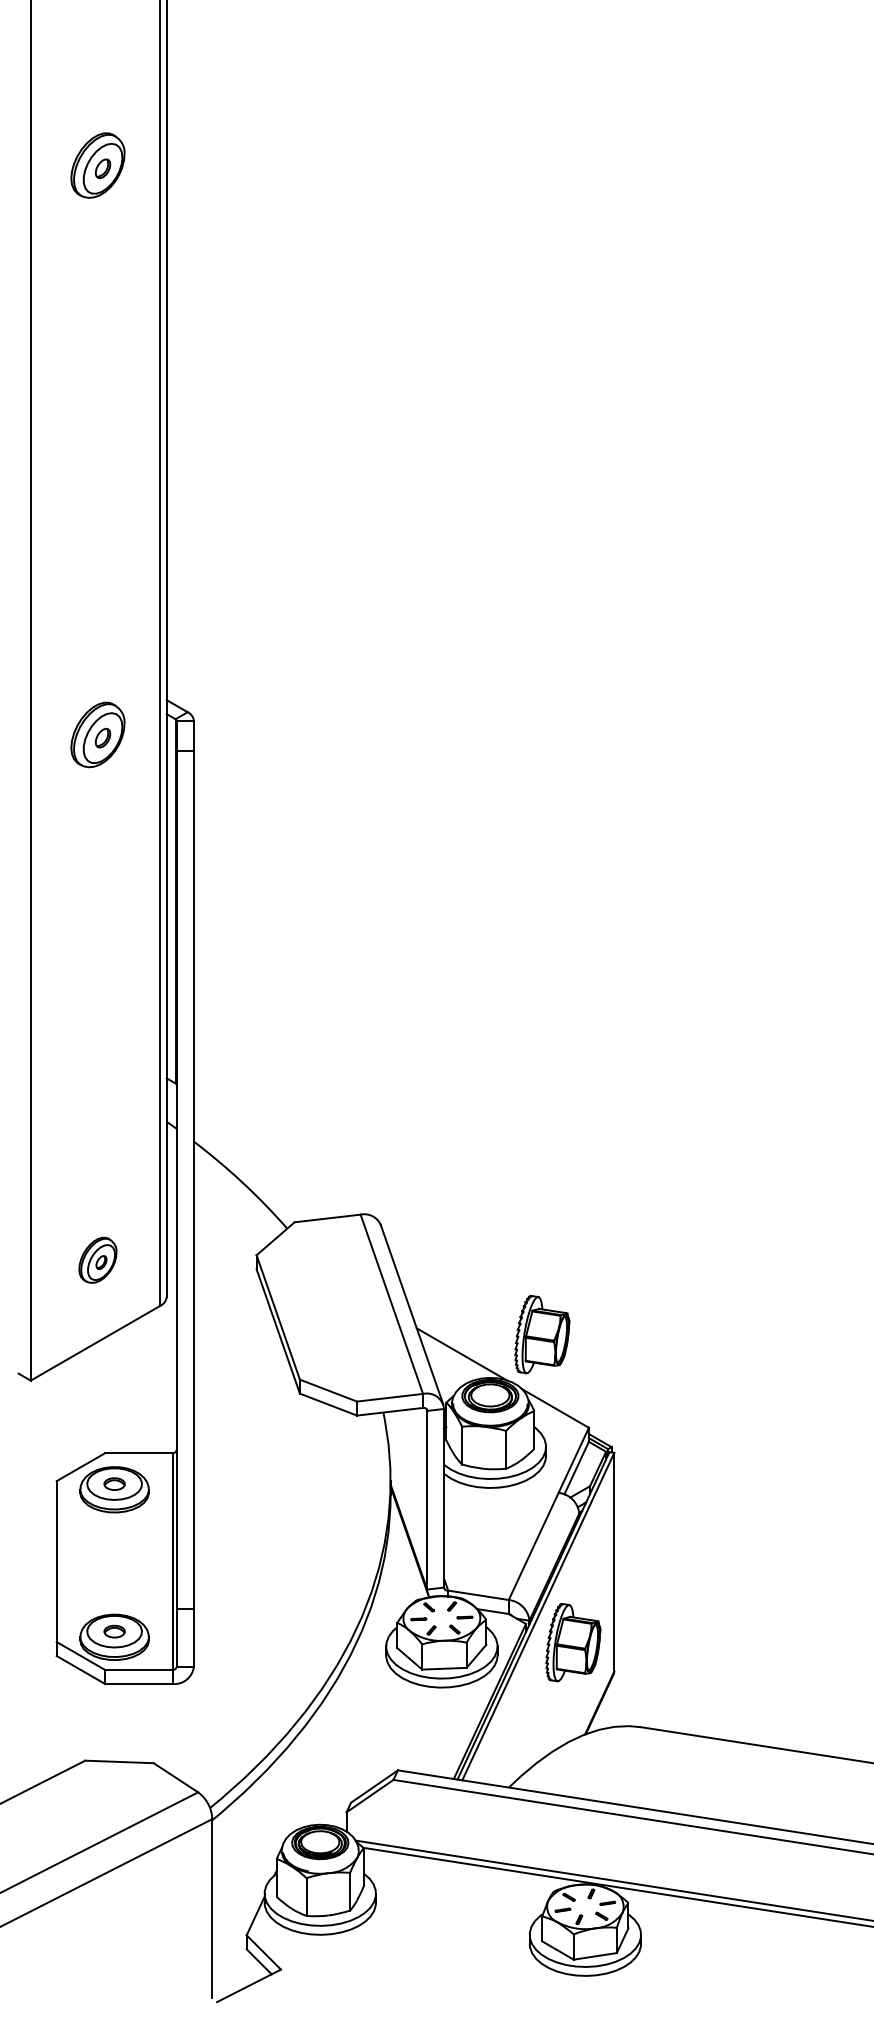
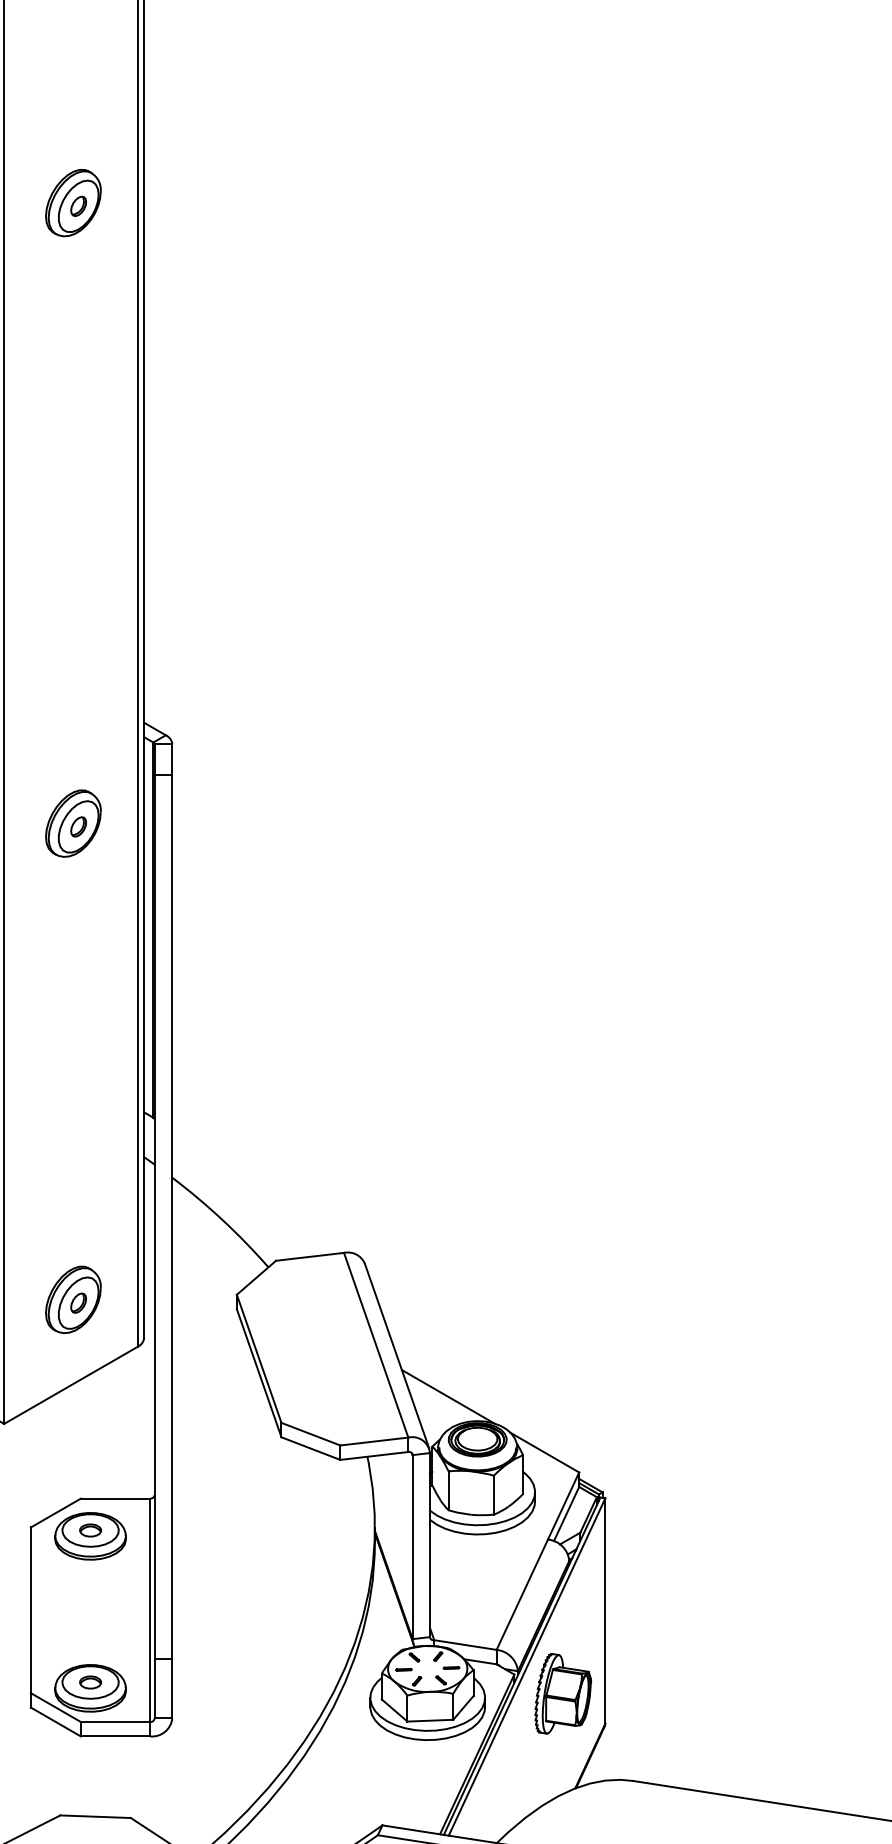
part: (97, 165) -> (72, 202), moved
part: (97, 734) -> (72, 823), moved
part: (97, 1260) -> (72, 1300), size x1.43
part: (542, 1334) -> (531, 1376), removed

